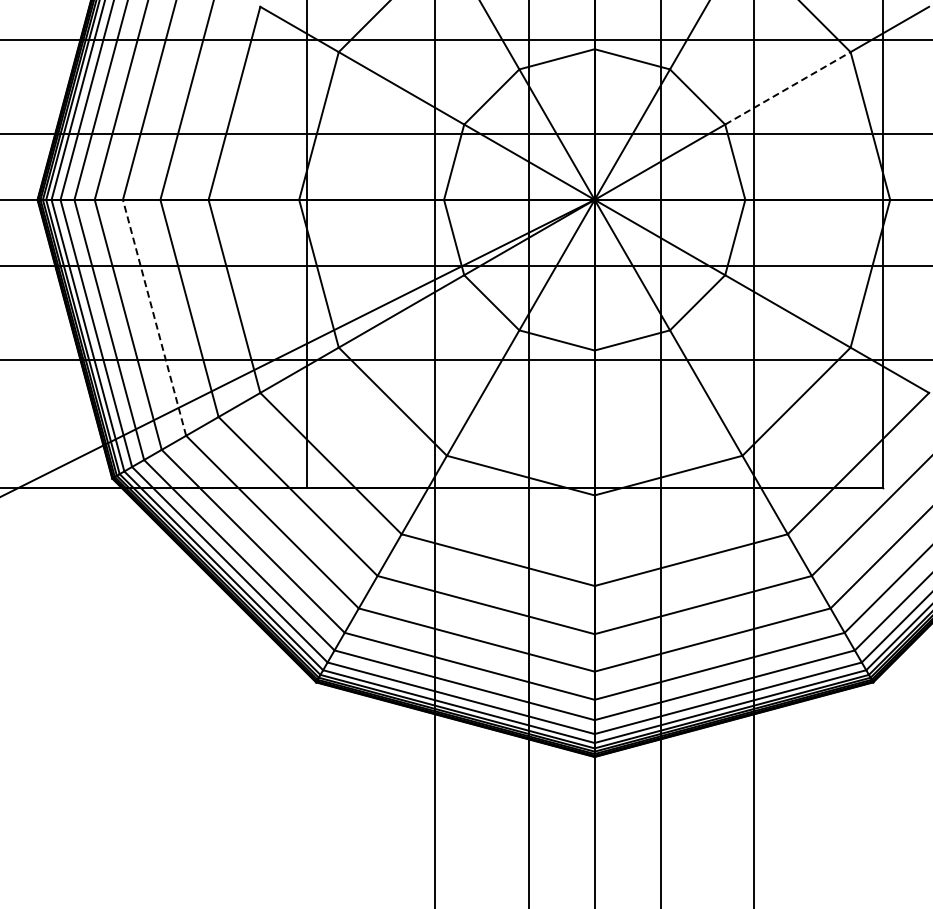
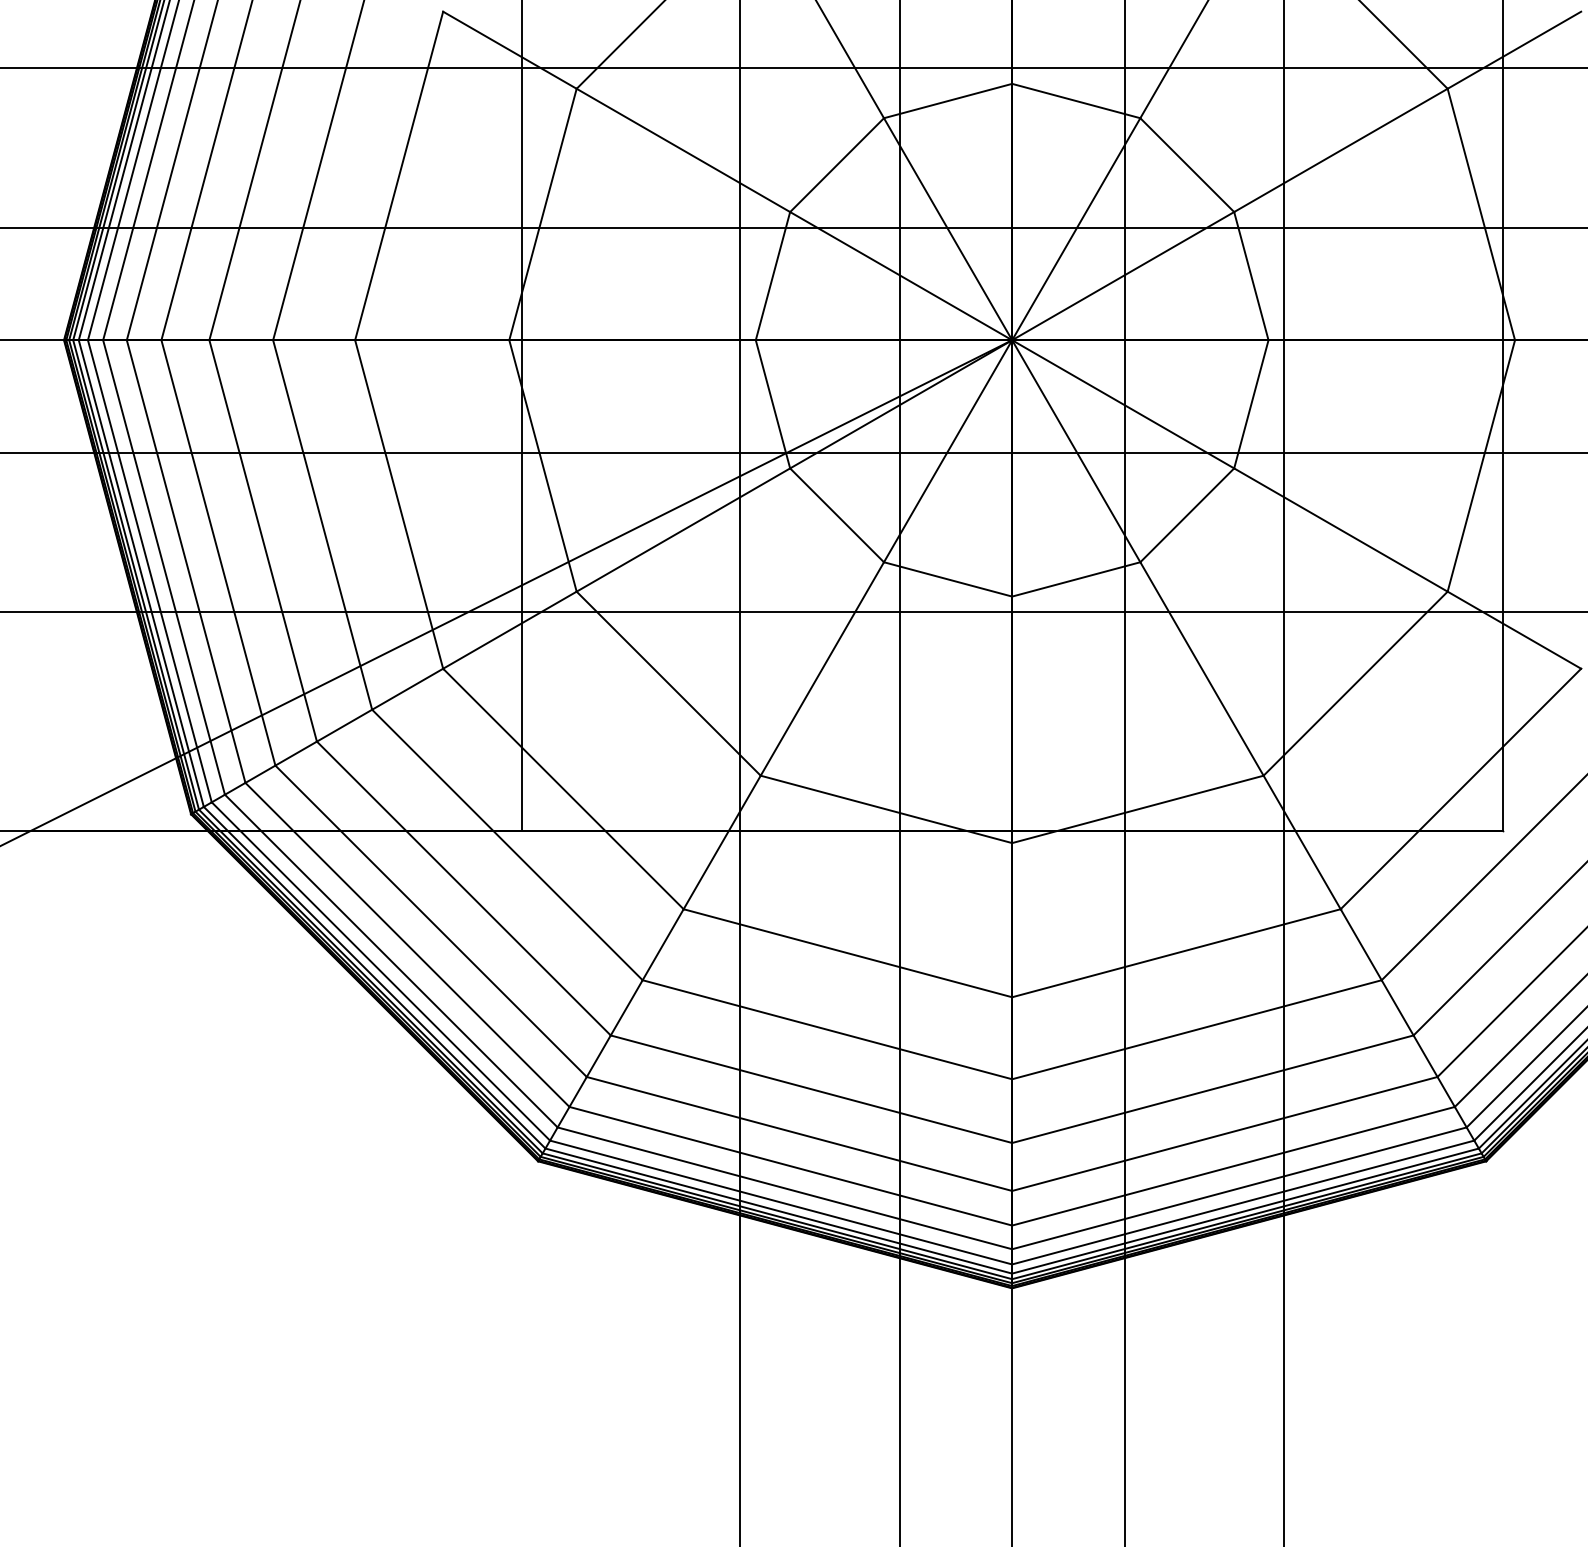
line: (788, 88) -> (1341, 150), dashed -> solid
line: (154, 317) -> (263, 540), dashed -> solid

